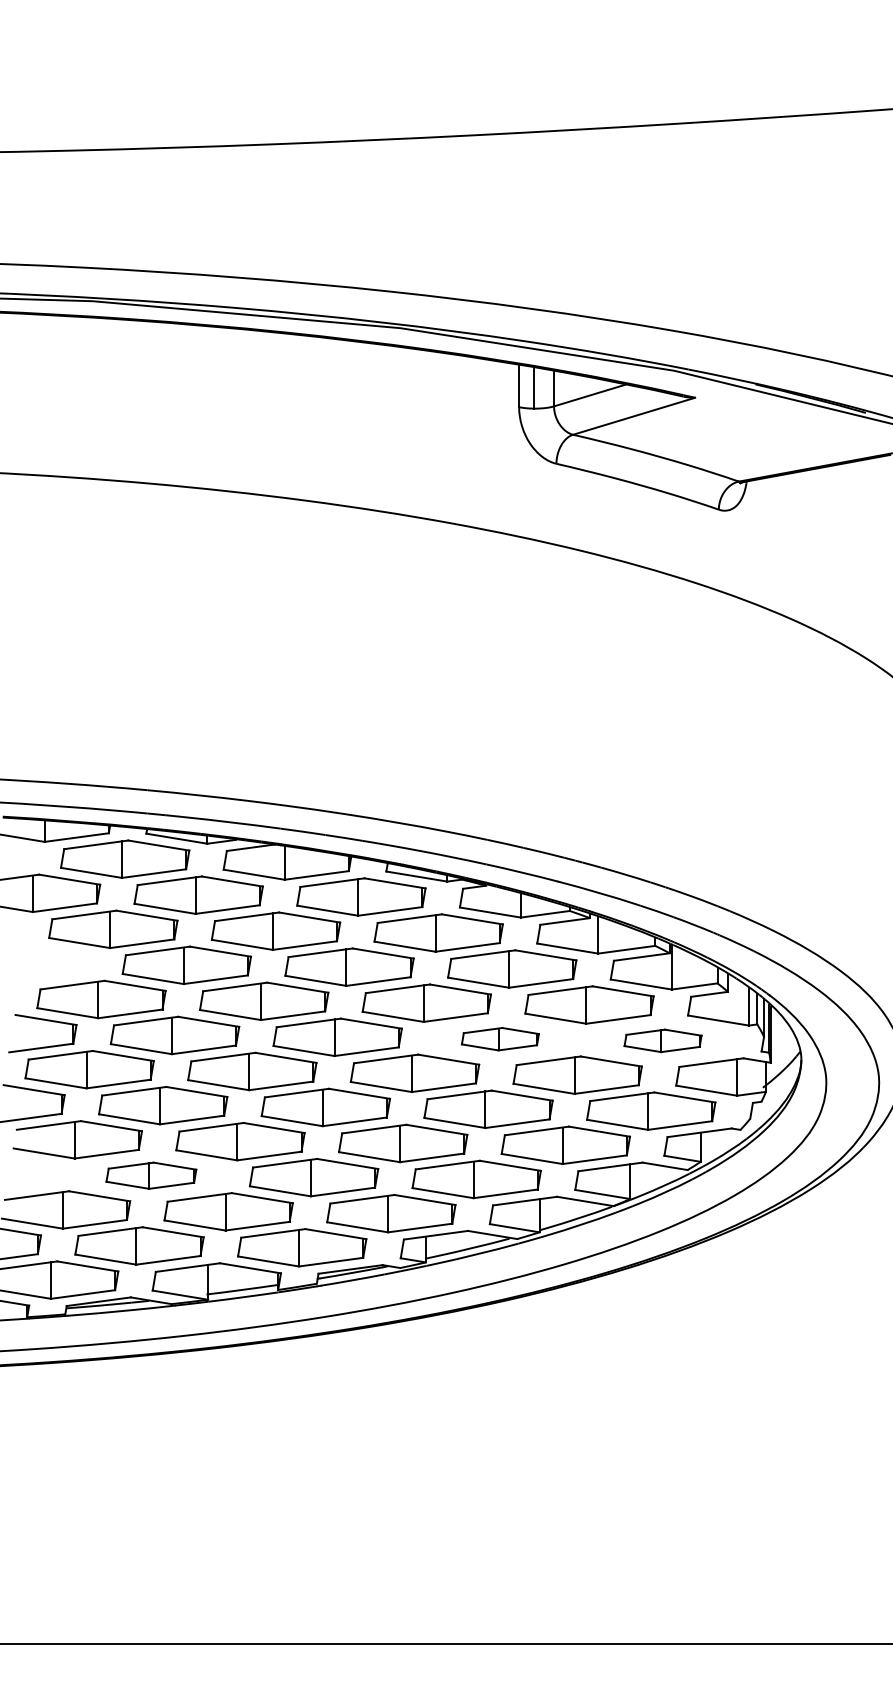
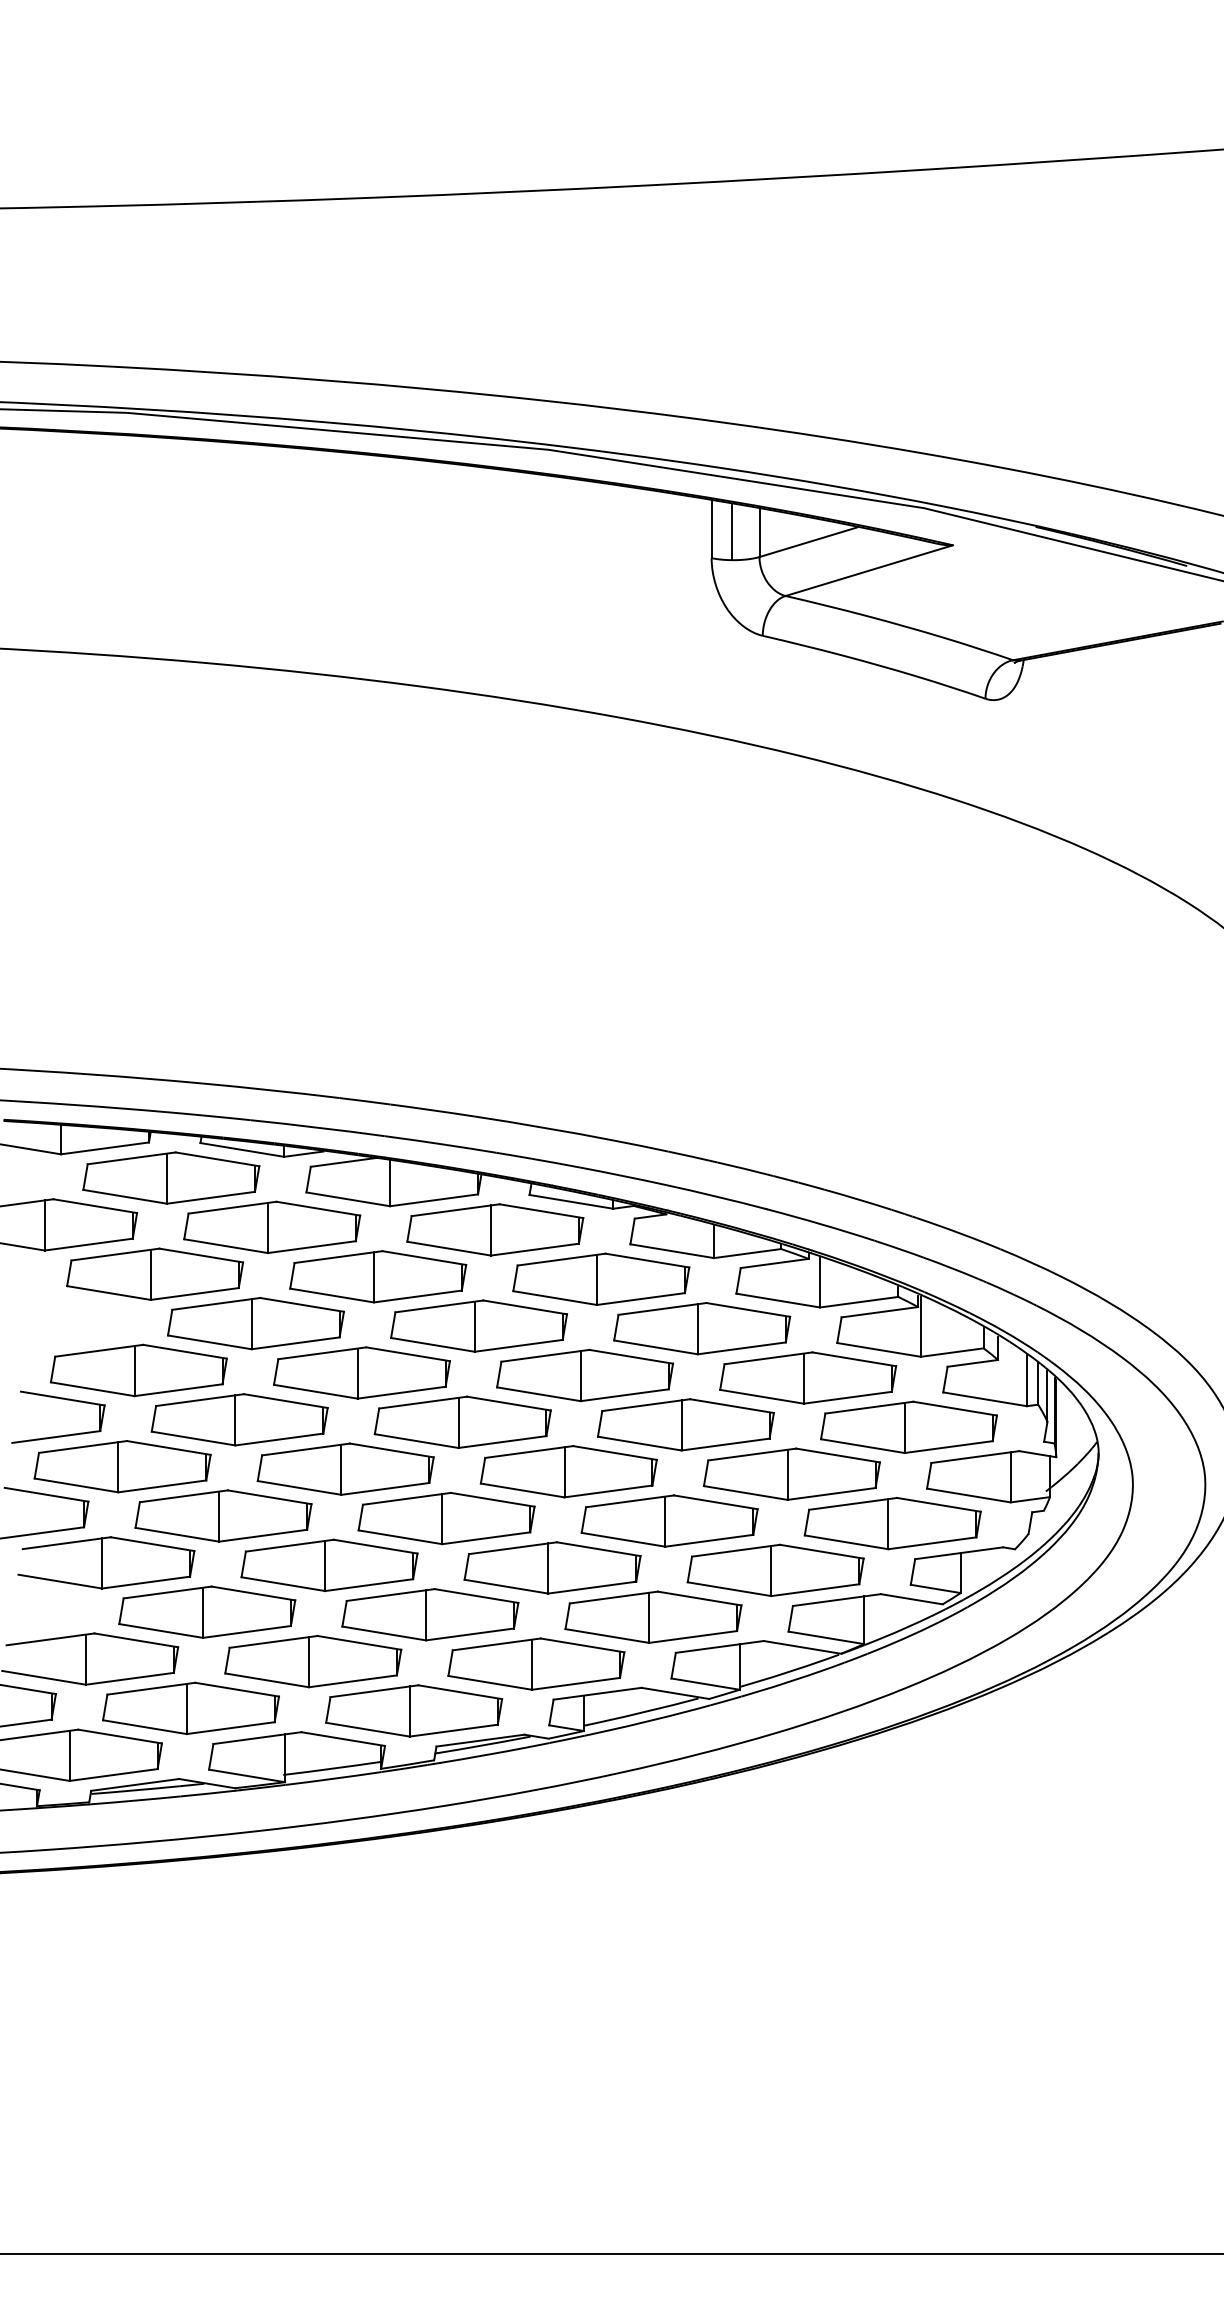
part: (500, 1038) -> (685, 1424), size x1.67
part: (662, 1040) -> (908, 1426), size x1.67
part: (151, 1175) -> (207, 1611), size x1.43

